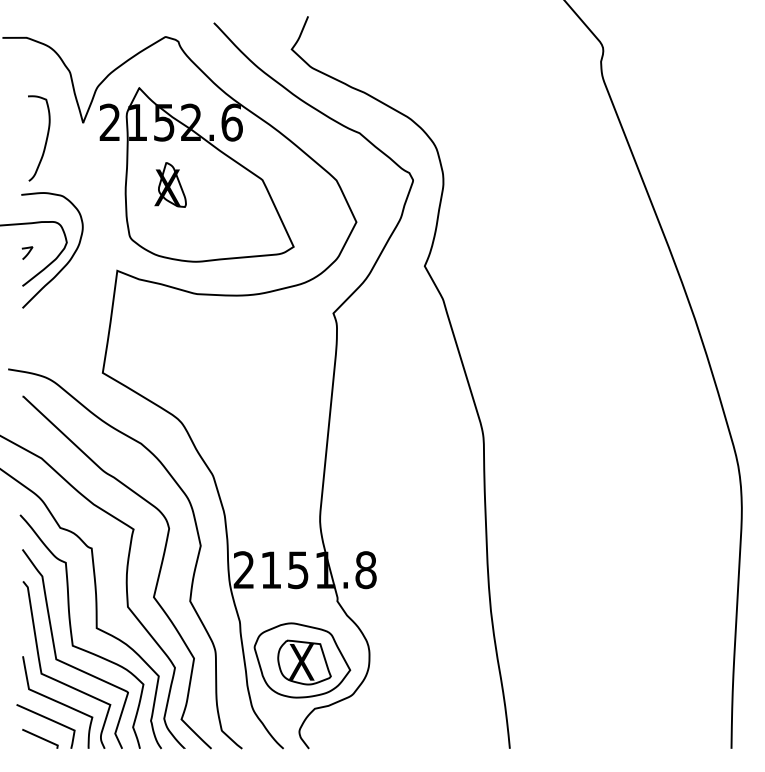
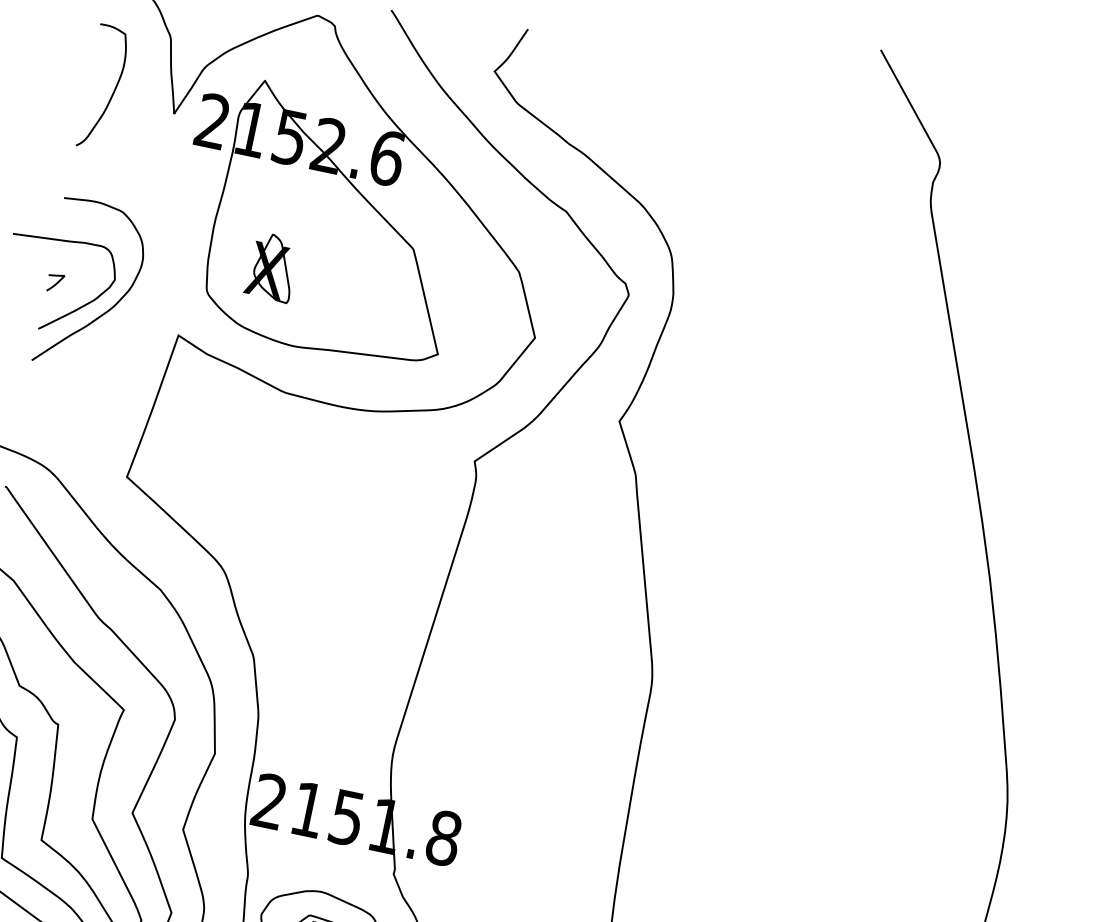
curve: (45, 140) -> (112, 92), moved
part: (170, 184) -> (272, 266), moved

